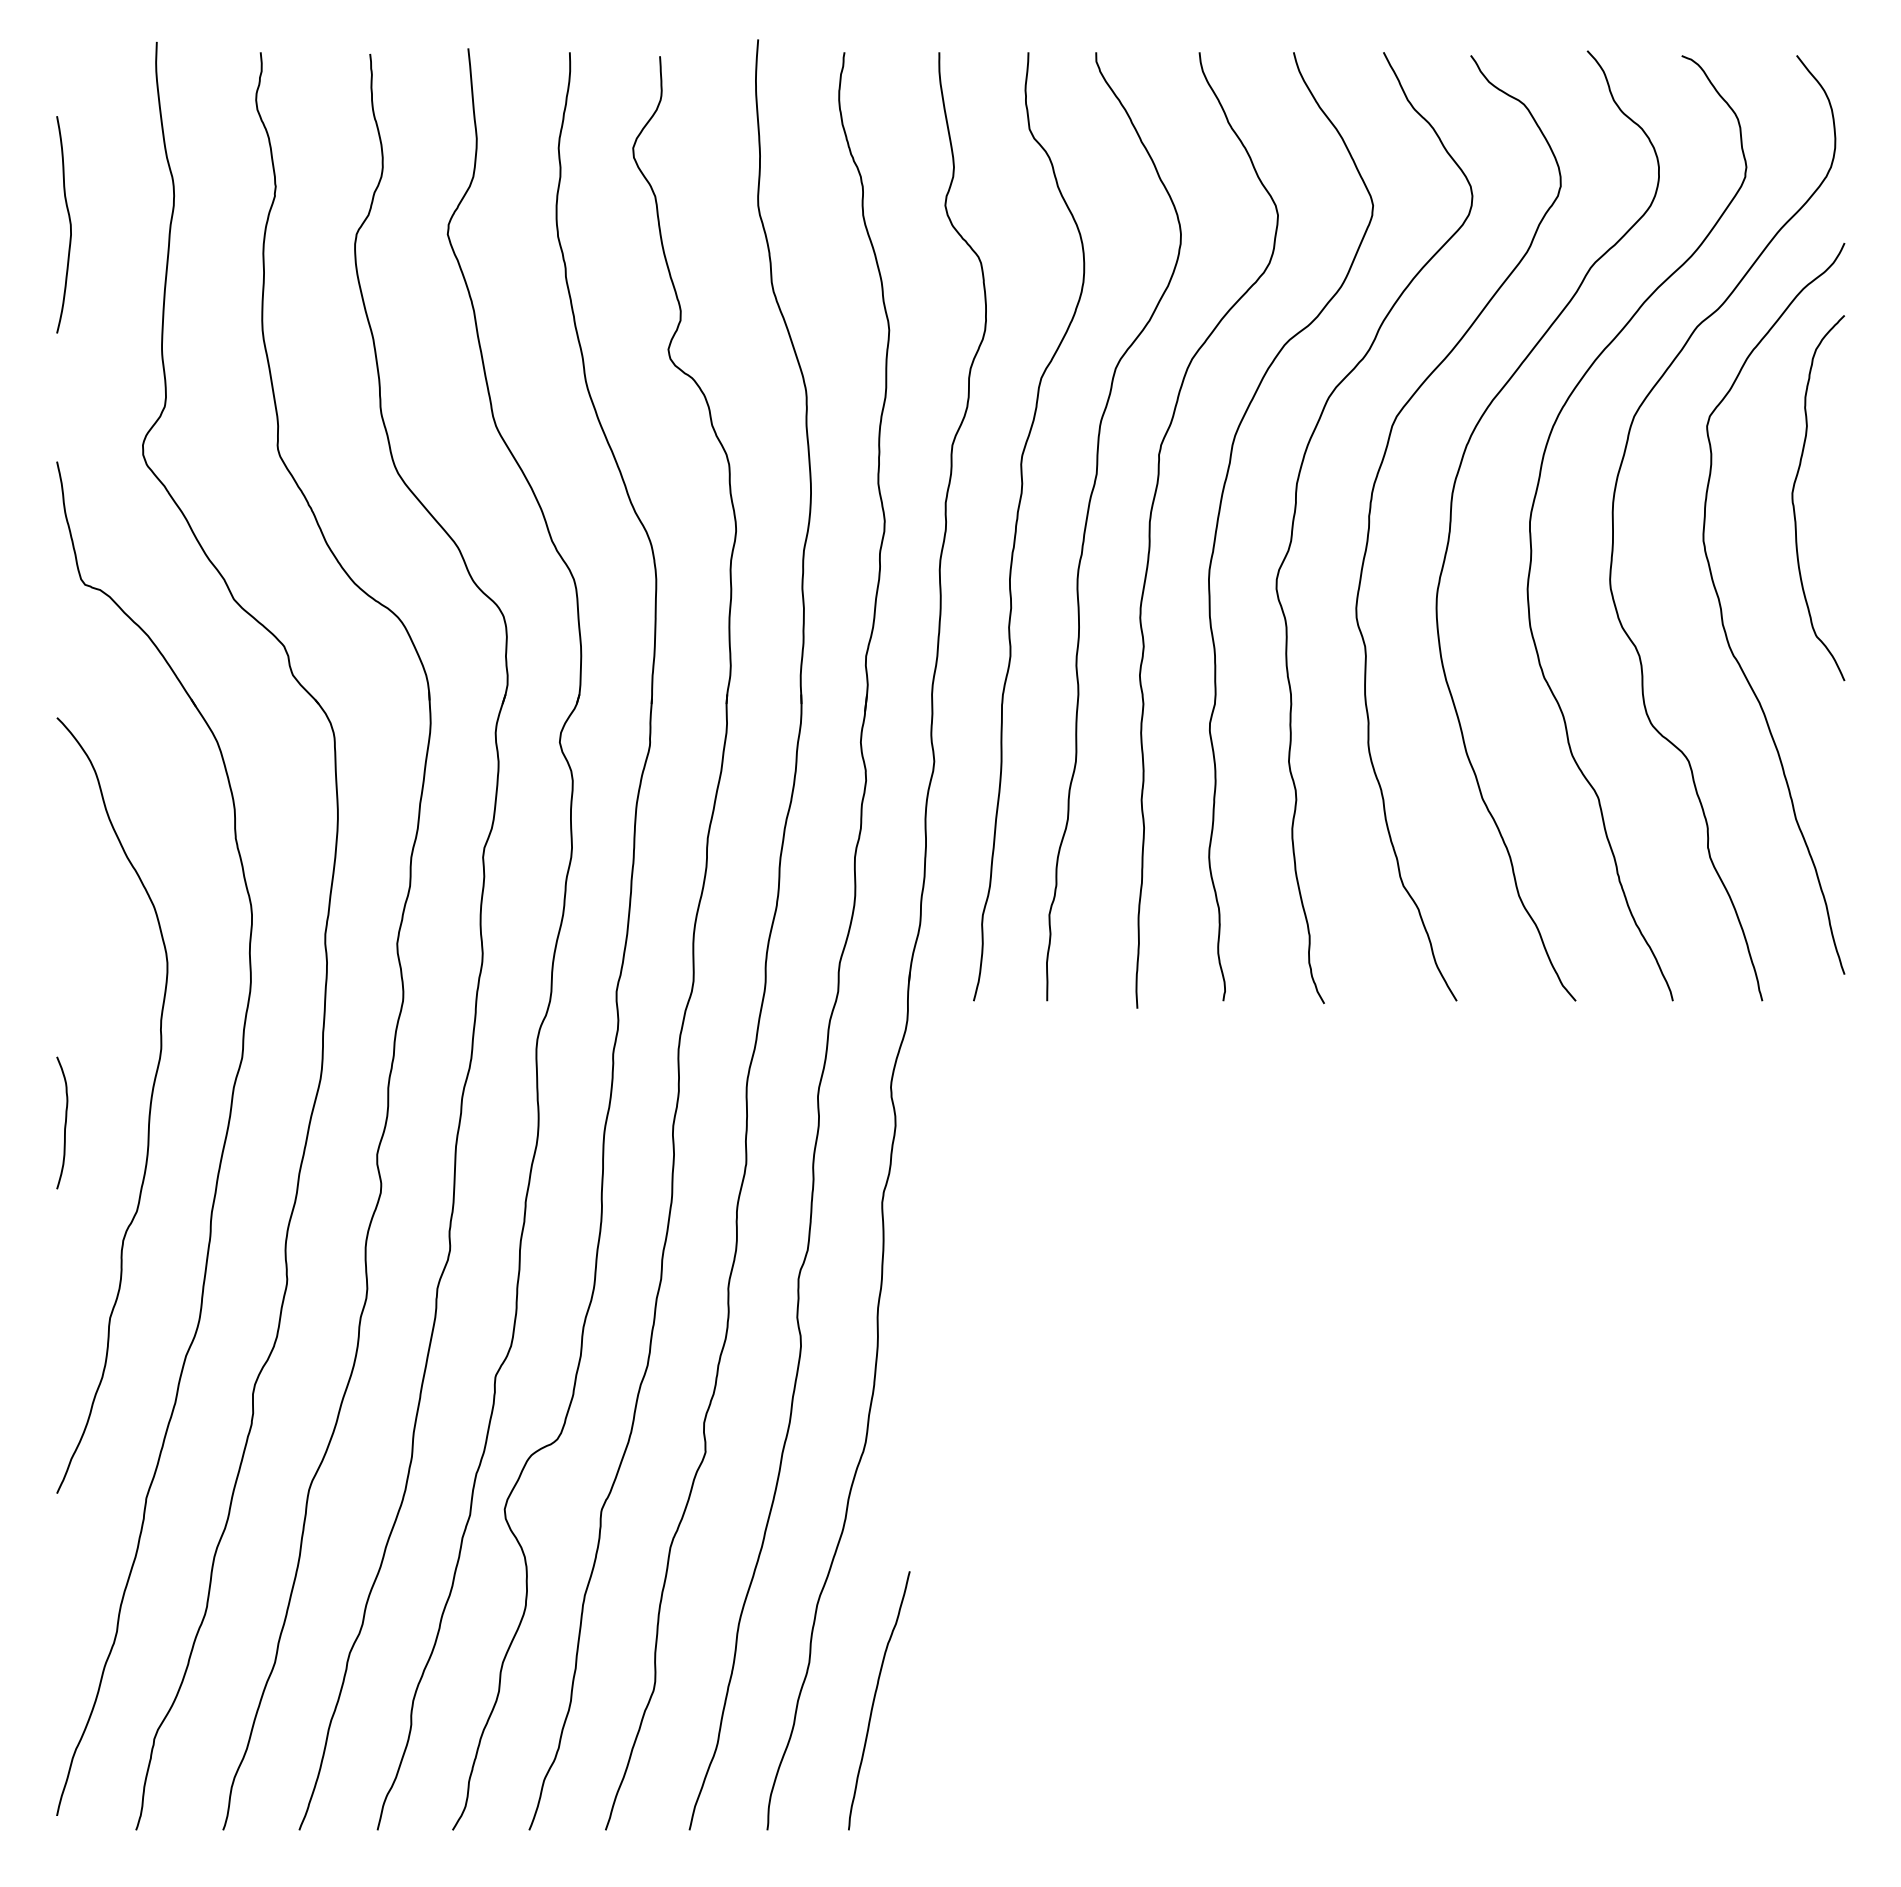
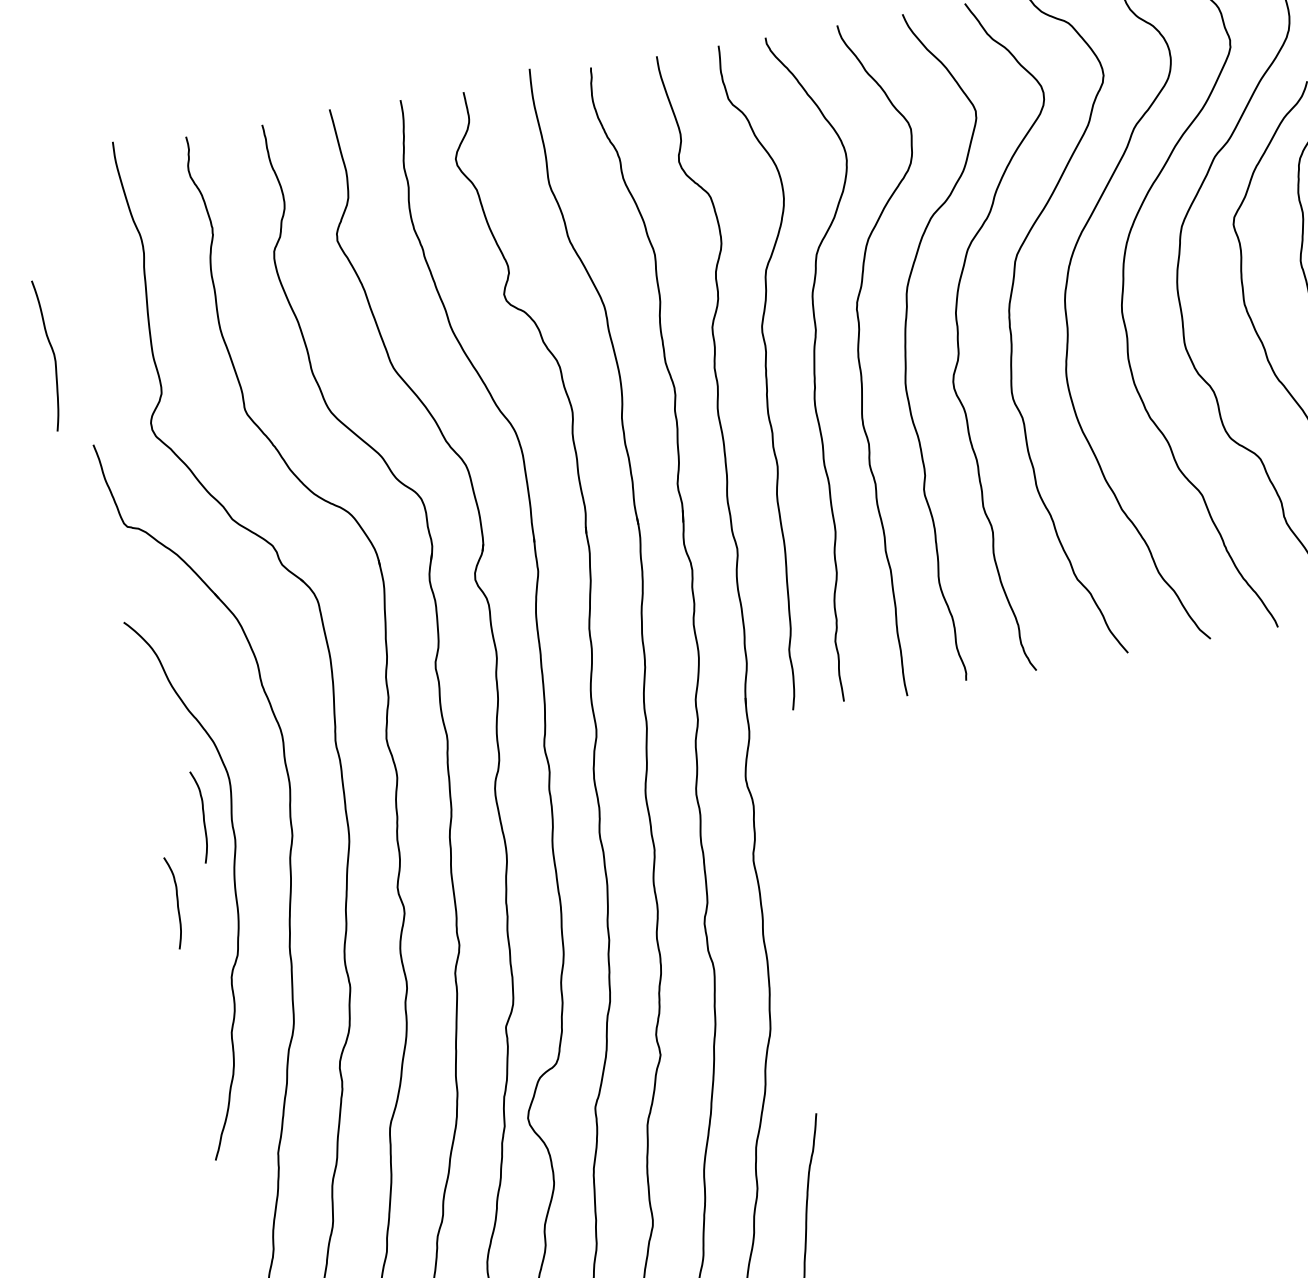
curve: (69, 224) -> (53, 354), moved
curve: (121, 1008) -> (202, 816), added

